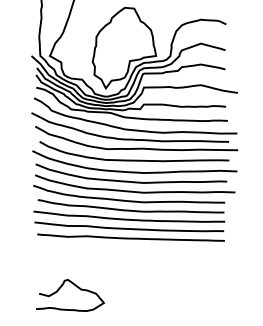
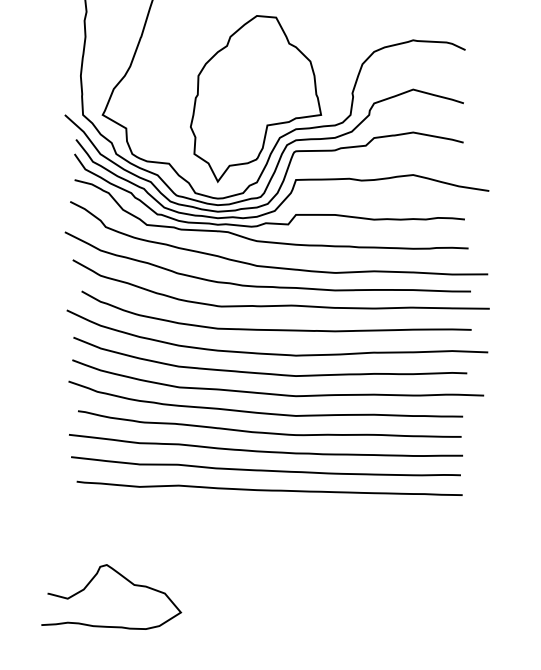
curve: (76, 287) -> (124, 580), moved

